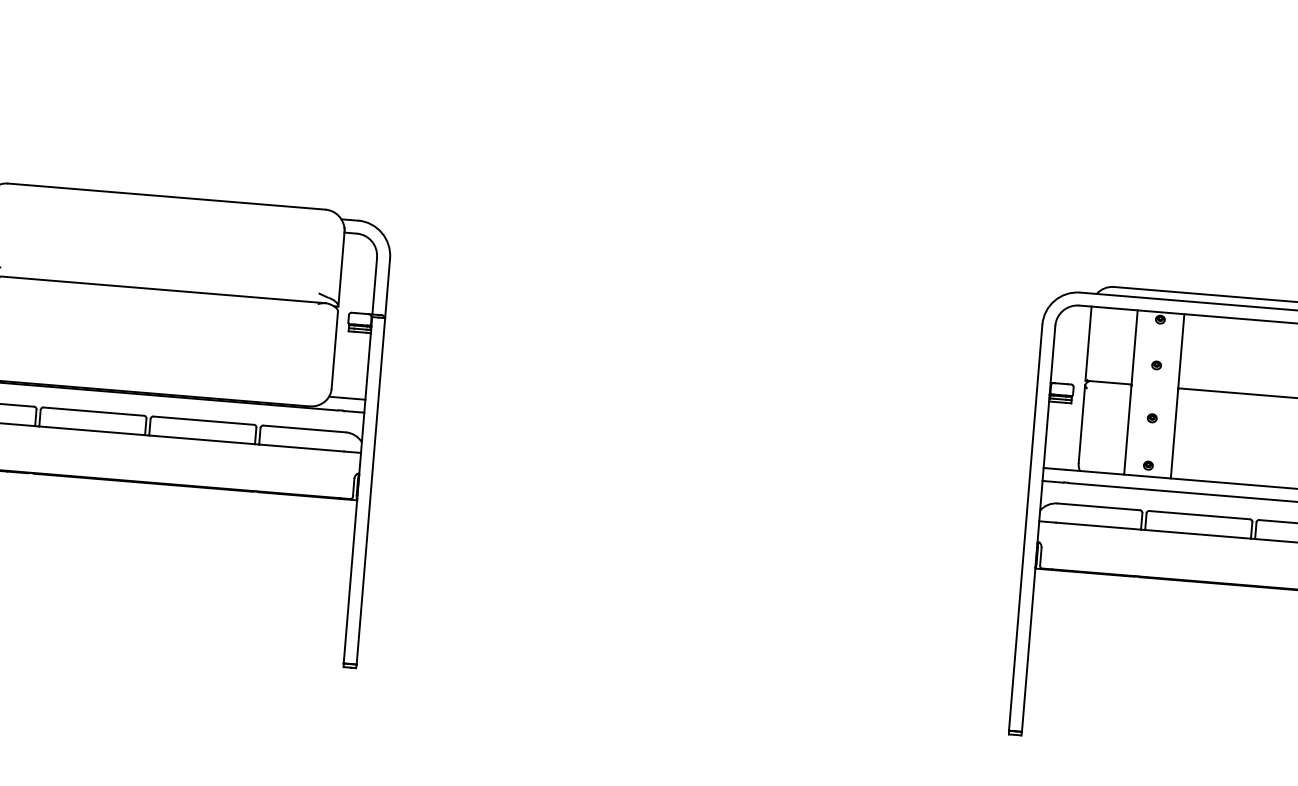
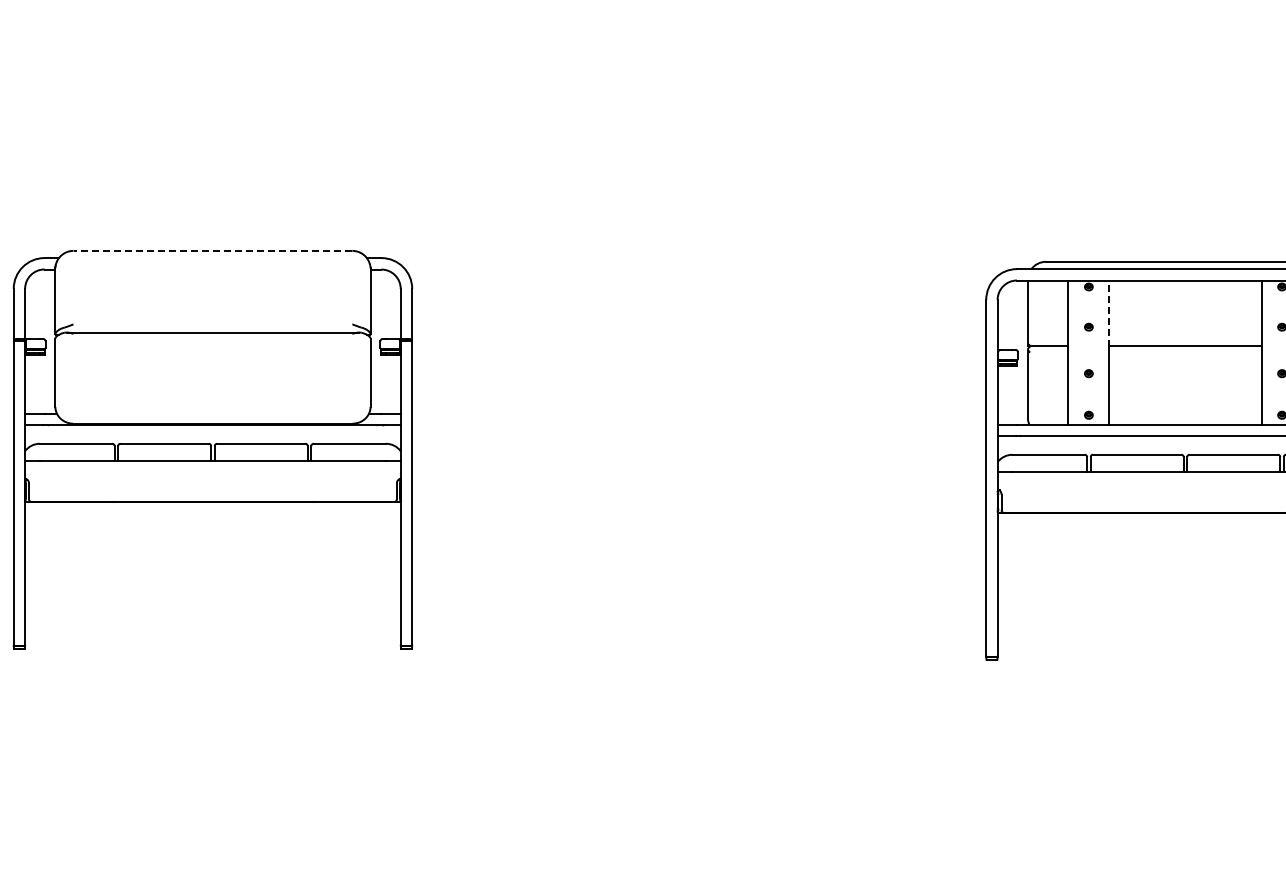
line: (166, 196) -> (212, 250), solid -> dashed
line: (1181, 351) -> (1109, 313), solid -> dashed

